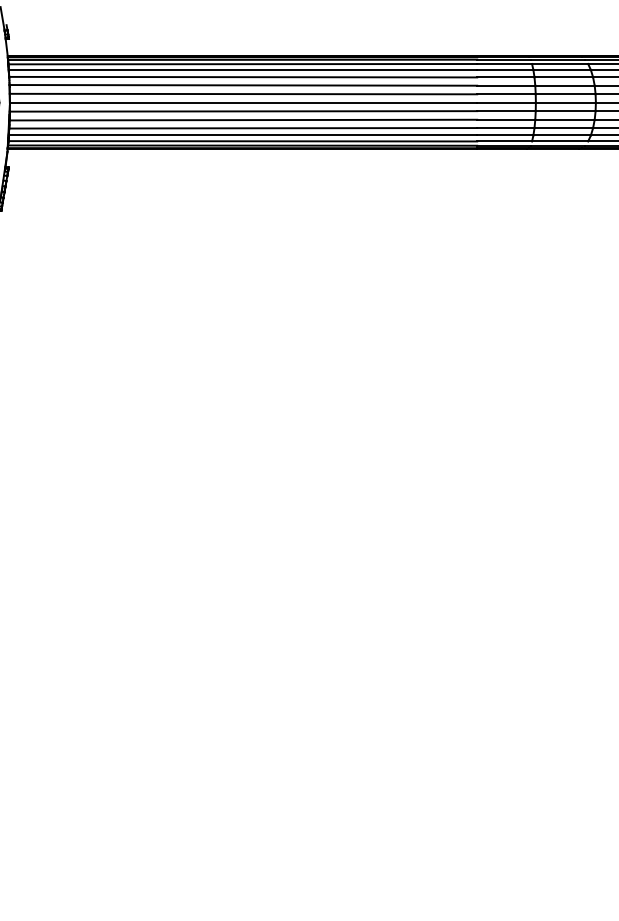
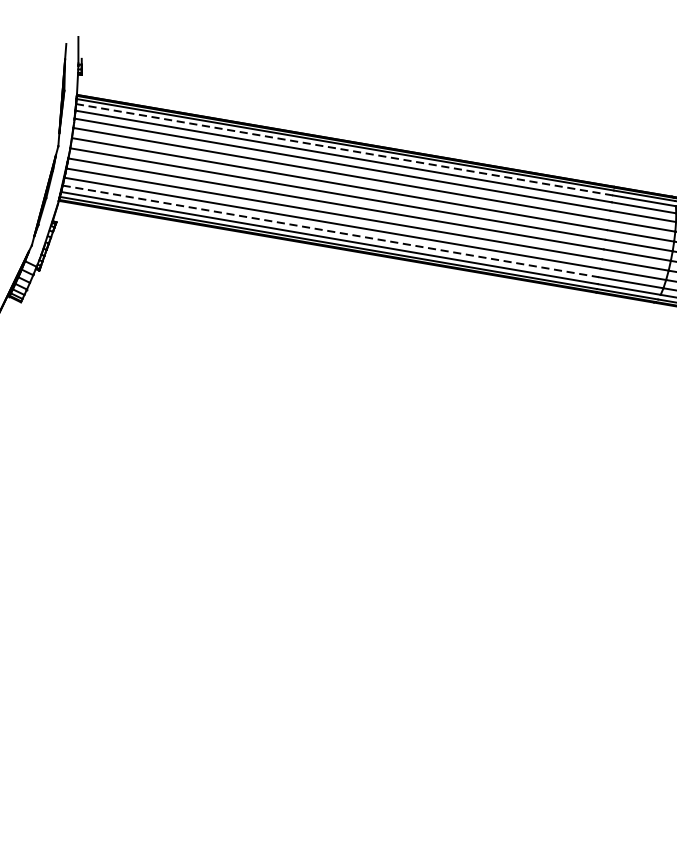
line: (242, 64) -> (344, 150), solid -> dashed
line: (243, 135) -> (331, 231), solid -> dashed

